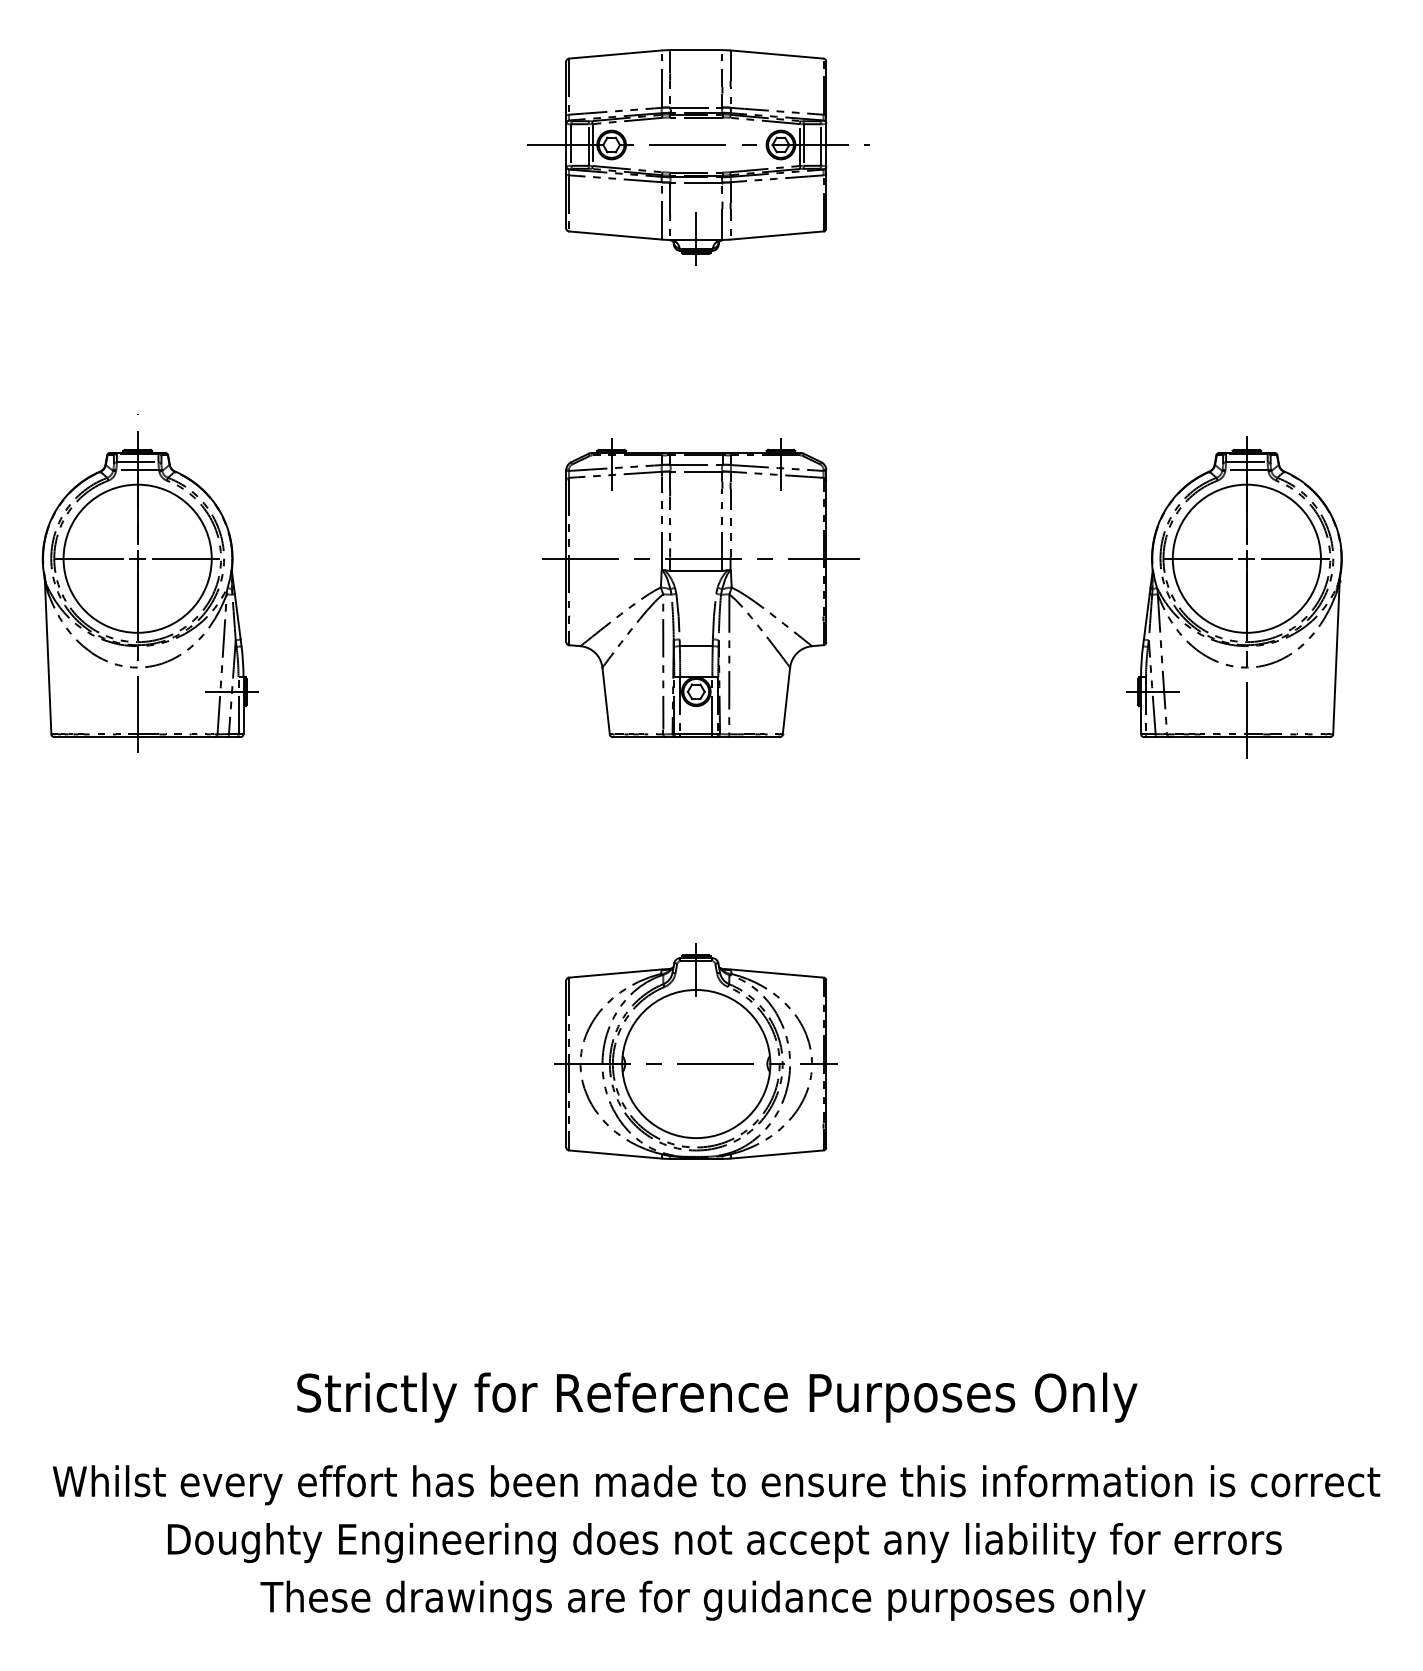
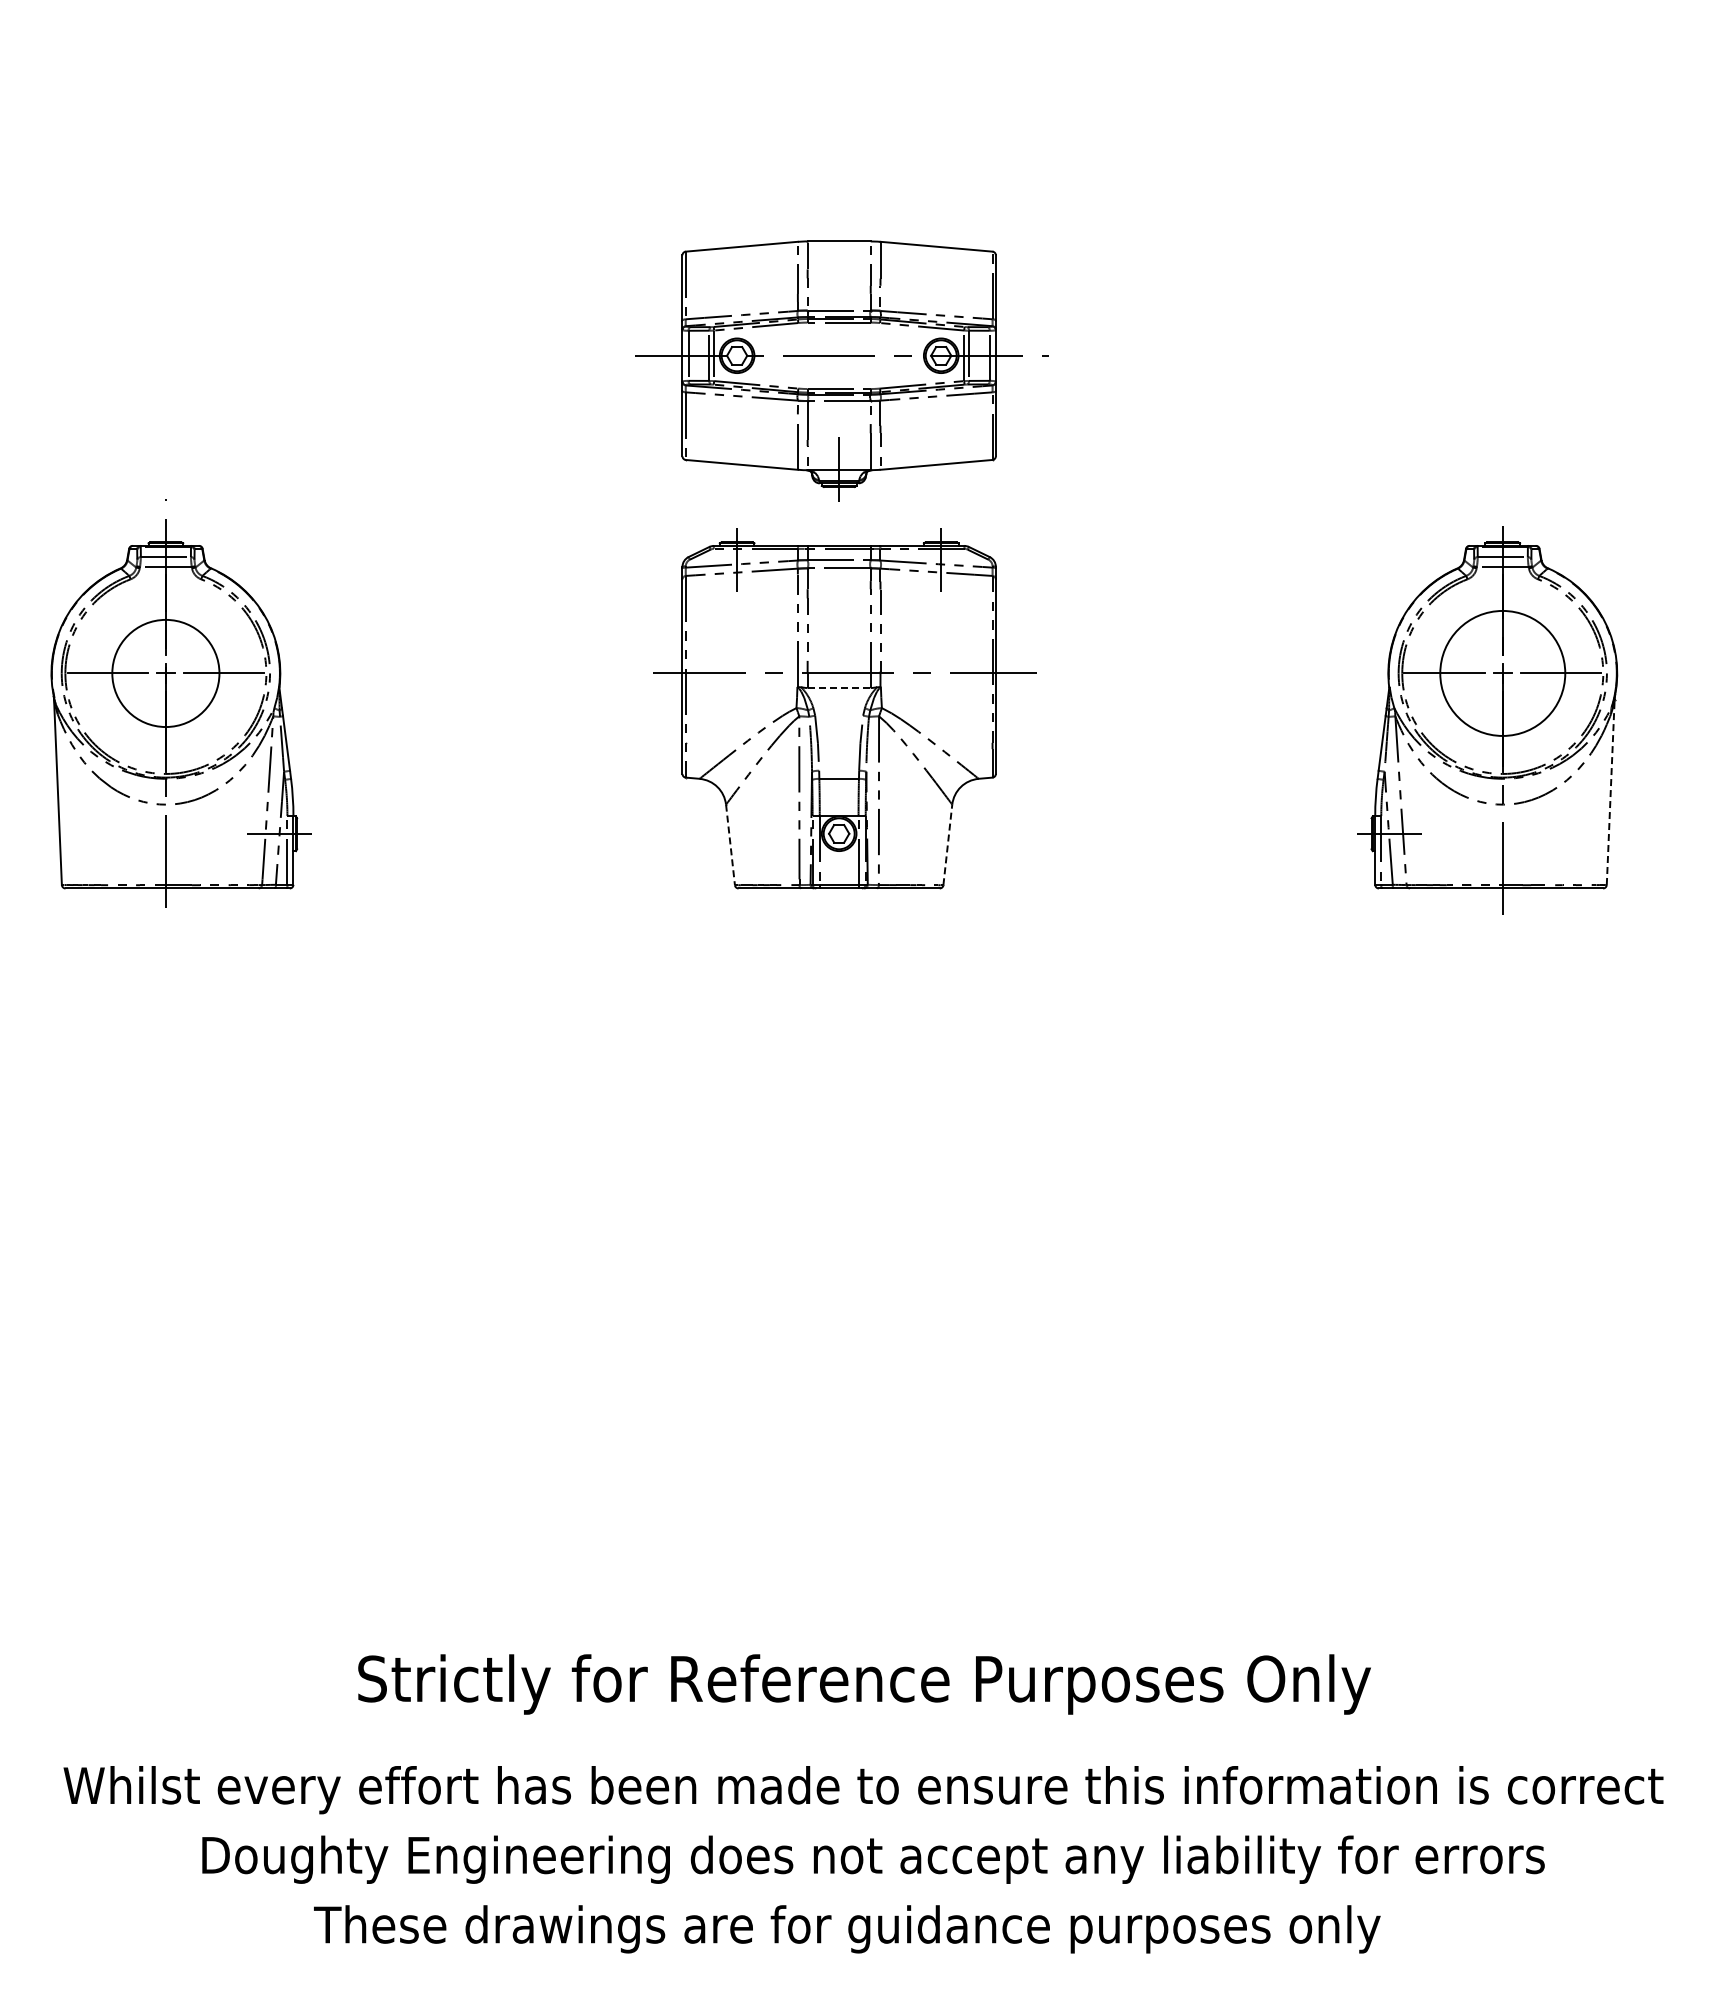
part: (698, 157) -> (841, 370), moved
circle: (137, 558) -> (165, 673), size x0.6
circle: (1246, 558) -> (1502, 673), size x0.7
line: (696, 571) -> (839, 688), solid -> dashed
line: (1336, 657) -> (1610, 792), solid -> dashed
line: (606, 700) -> (730, 844), solid -> dashed
line: (786, 700) -> (947, 844), solid -> dashed
part: (695, 1051) -> (838, 1267), removed

